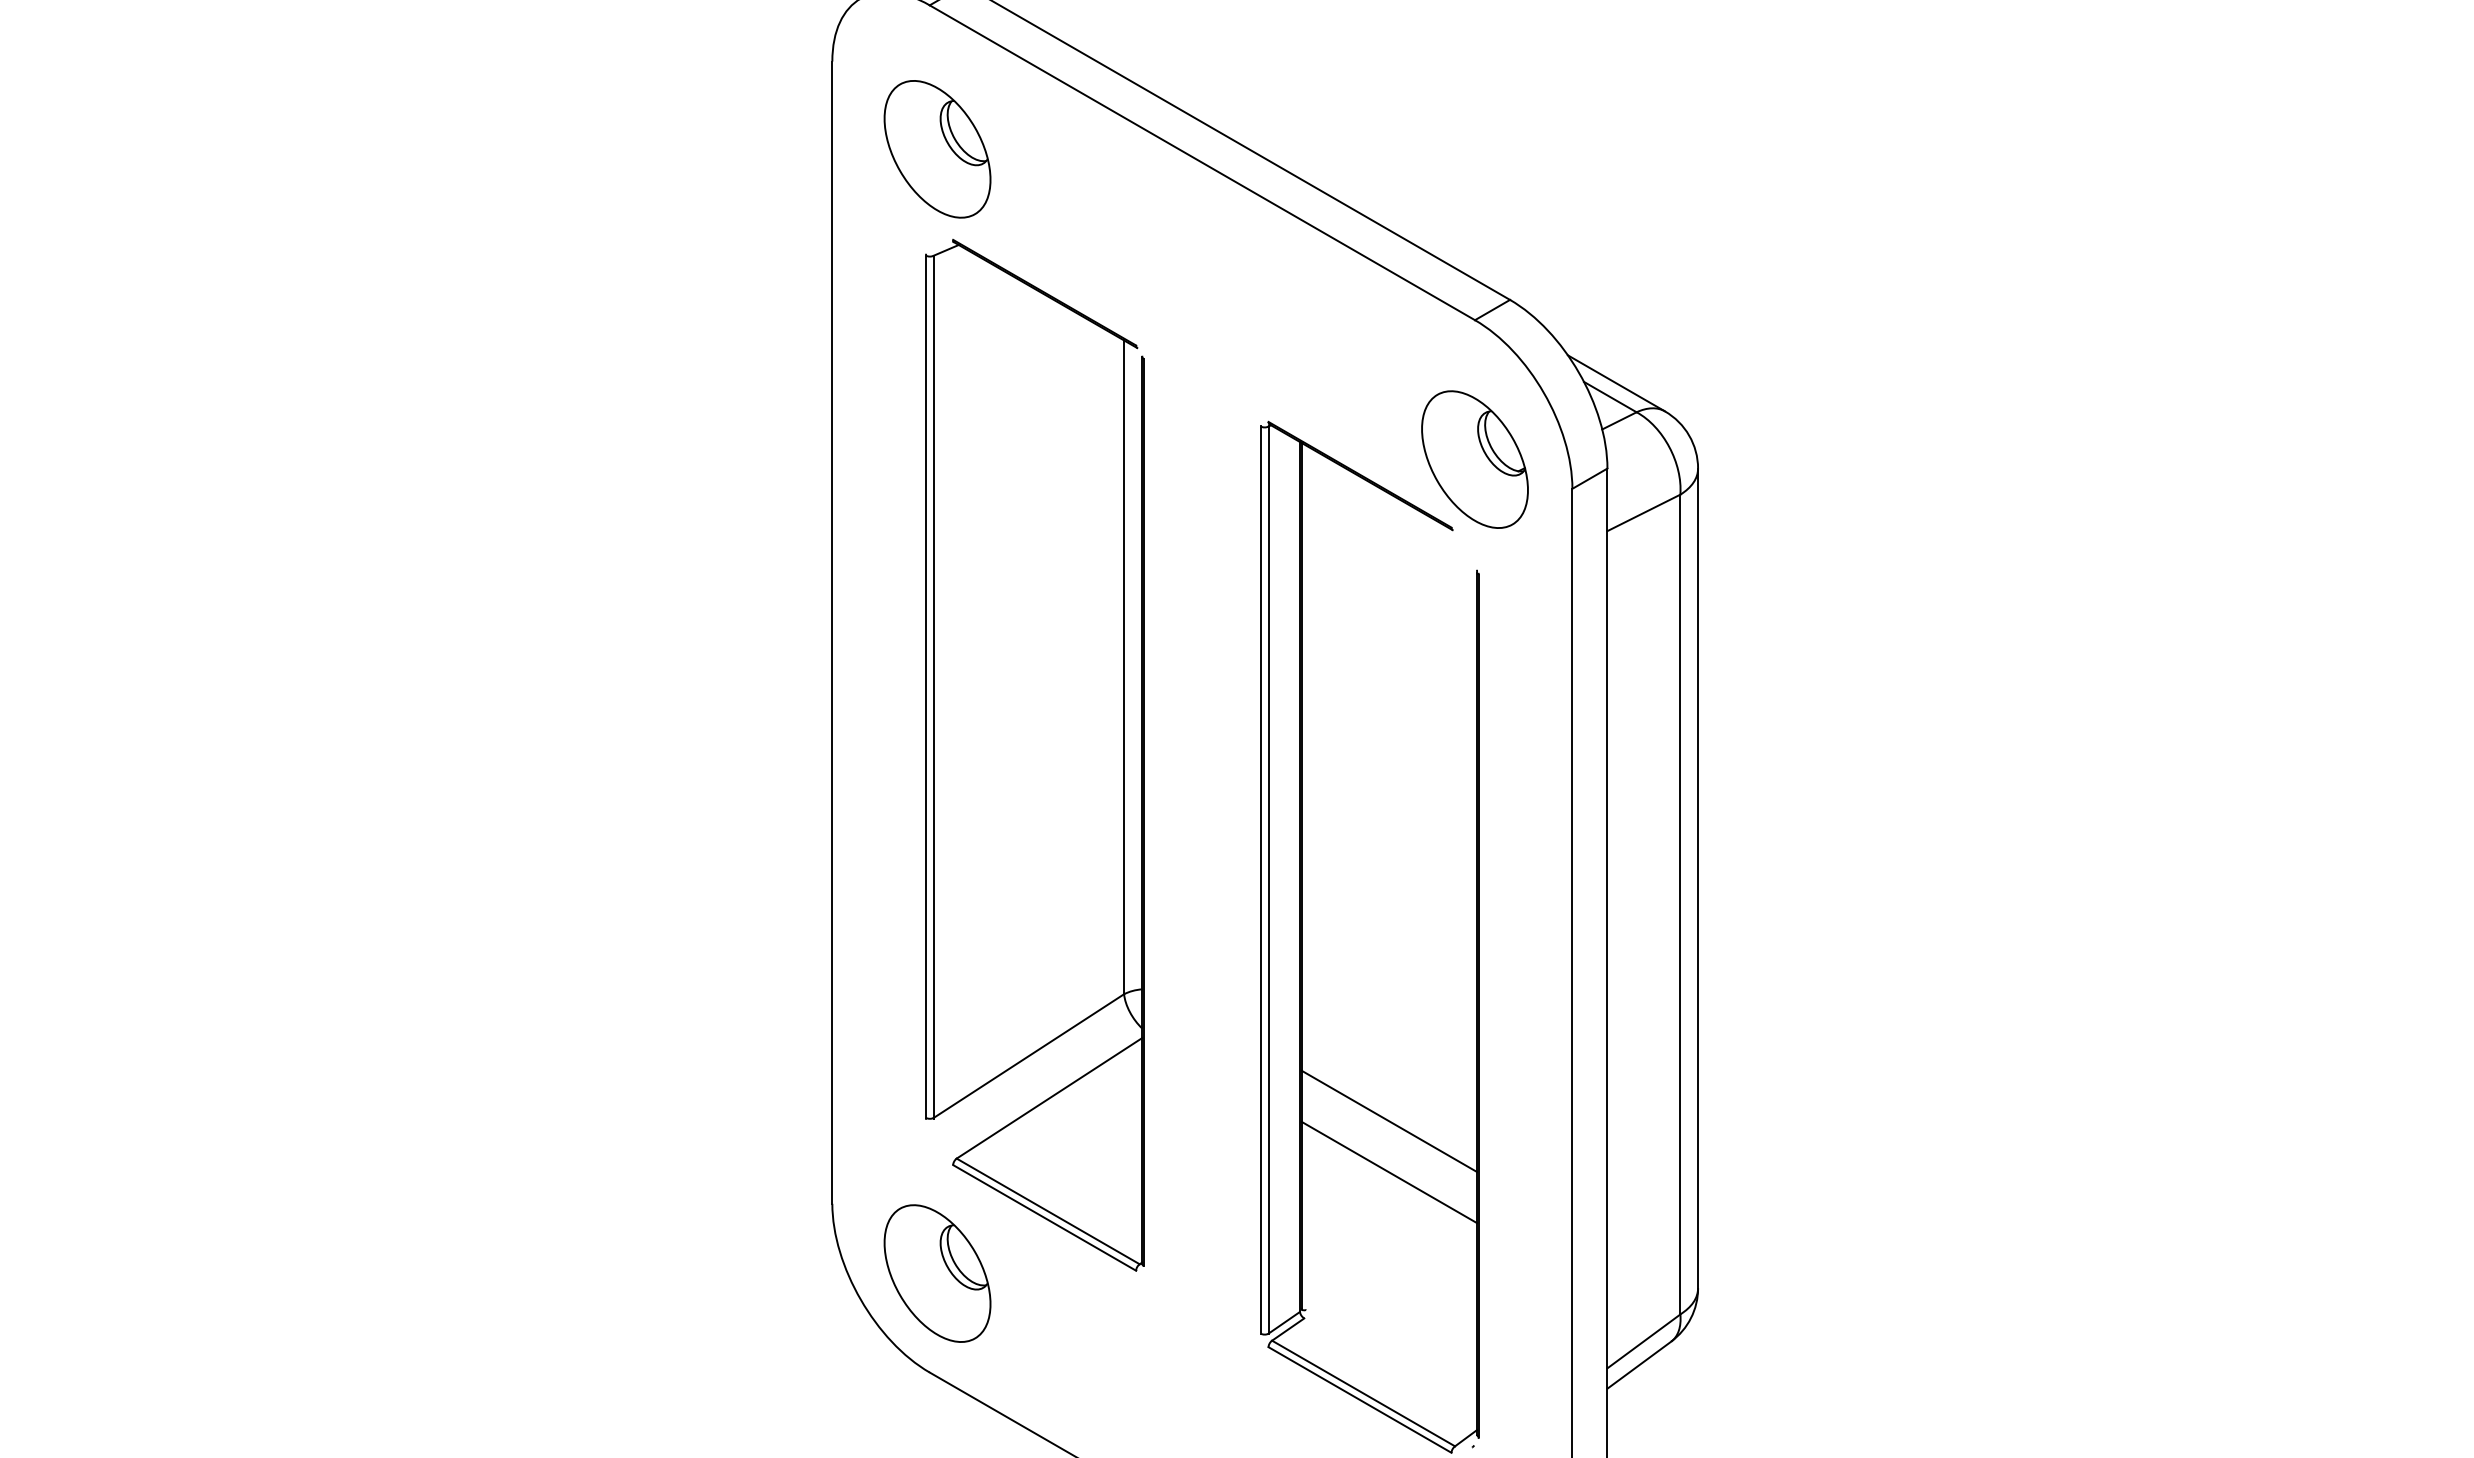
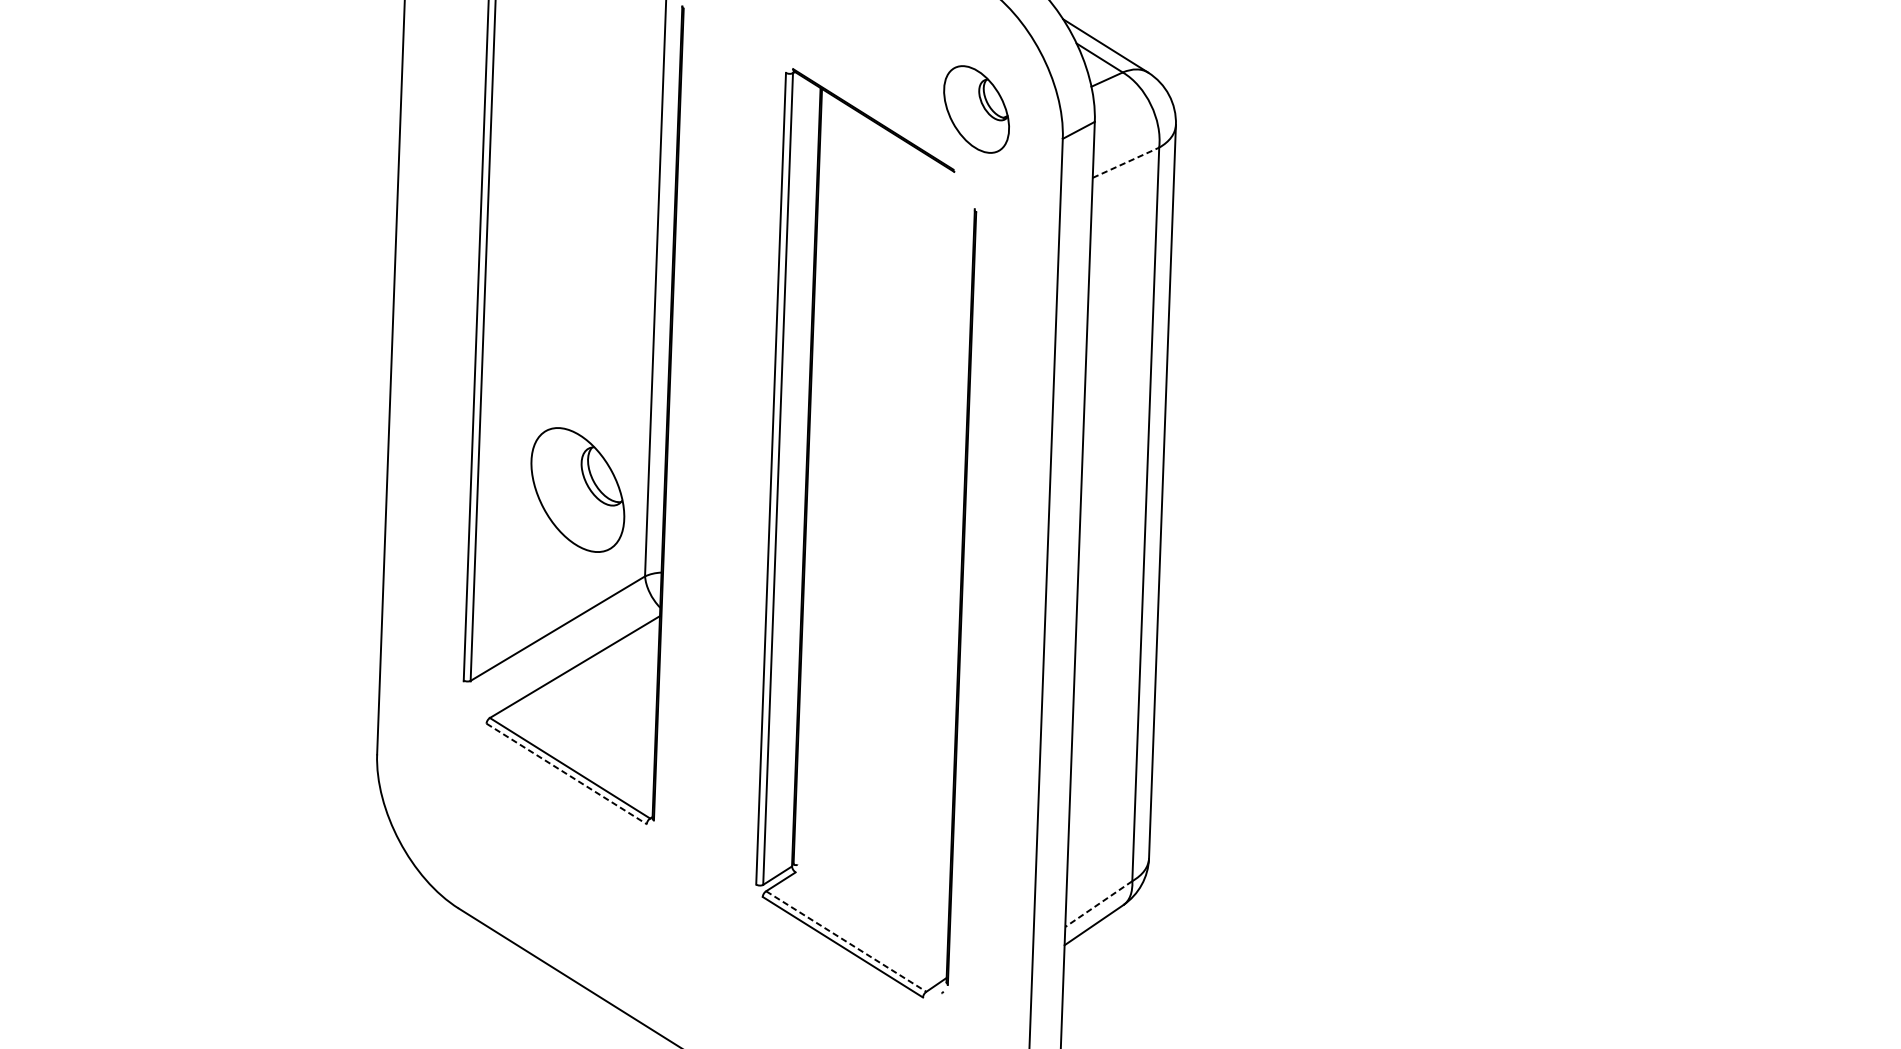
part: (1474, 459) -> (976, 109), size x0.7
line: (1643, 512) -> (1125, 162), solid -> dashed
line: (1389, 1121) -> (878, 698), removed
line: (1389, 1172) -> (876, 744), removed
line: (1044, 1217) -> (566, 773), solid -> dashed
part: (937, 1273) -> (577, 489), moved
line: (1643, 1341) -> (1098, 904), solid -> dashed
line: (1363, 1393) -> (846, 941), solid -> dashed

